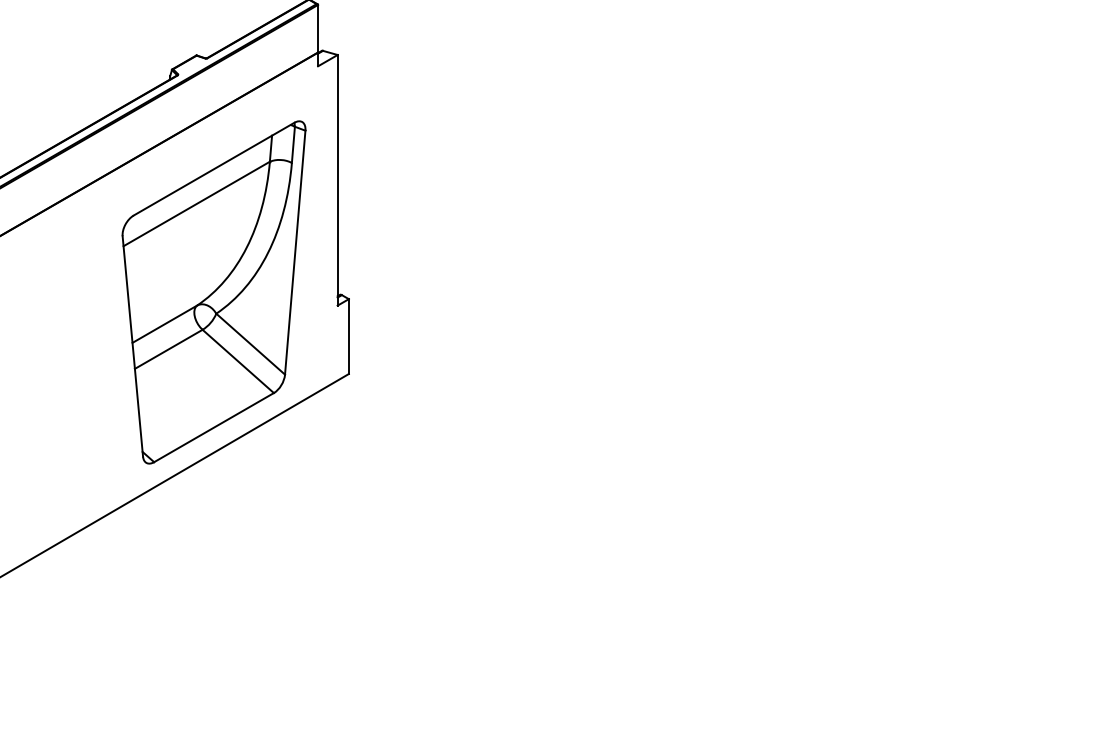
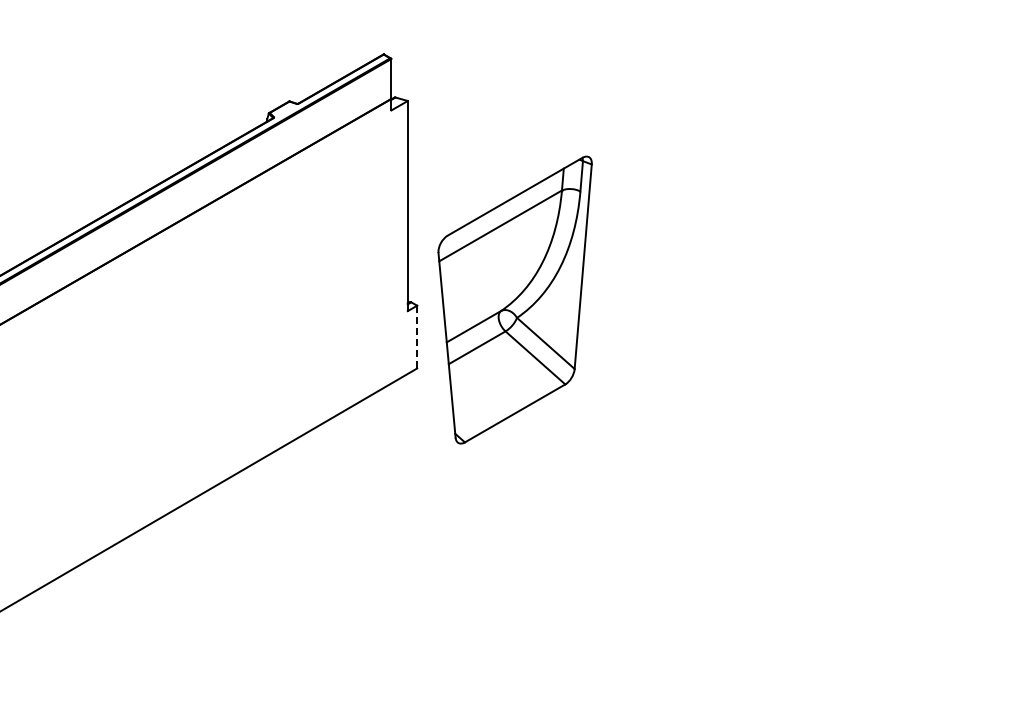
part: (213, 291) -> (514, 299), moved
line: (349, 337) -> (417, 337), solid -> dashed

